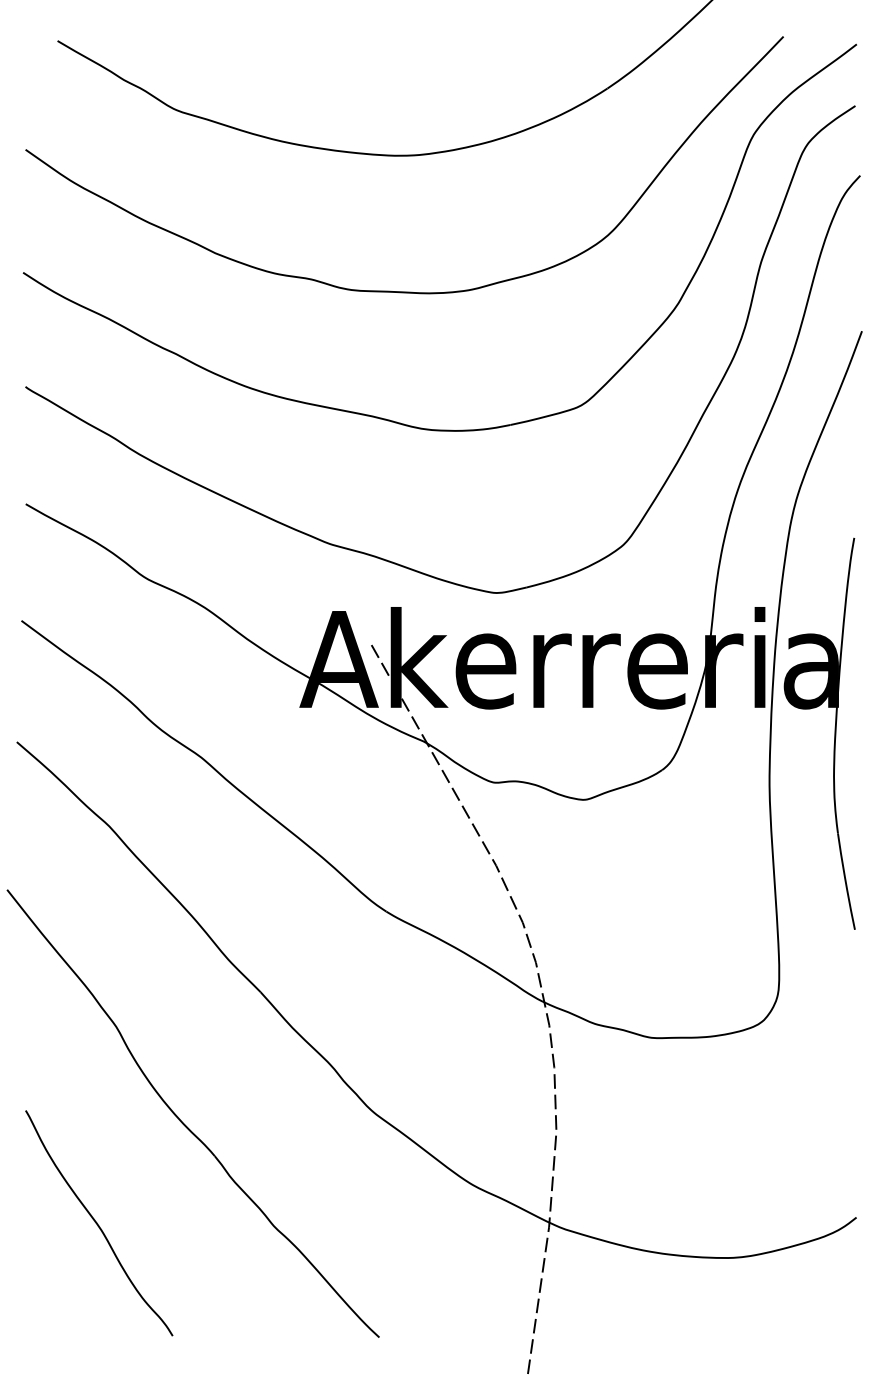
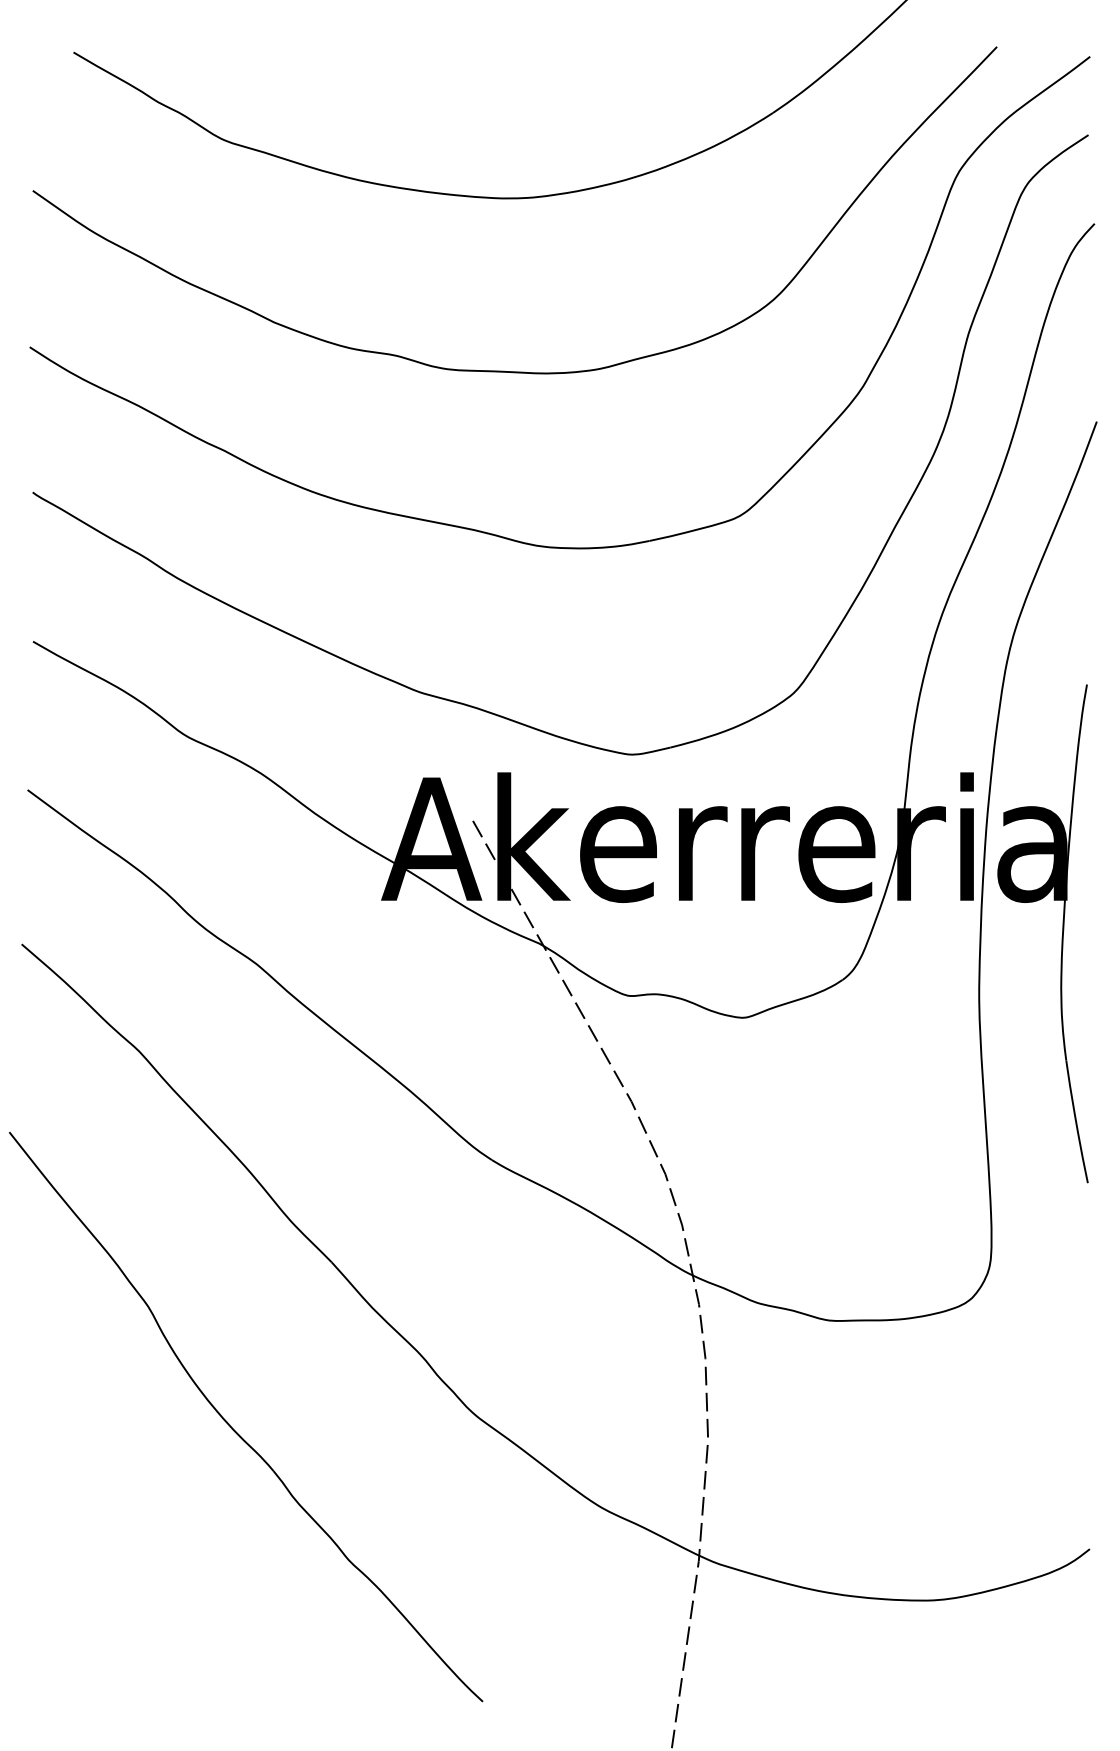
curve: (98, 1224) -> (125, 1557), removed

